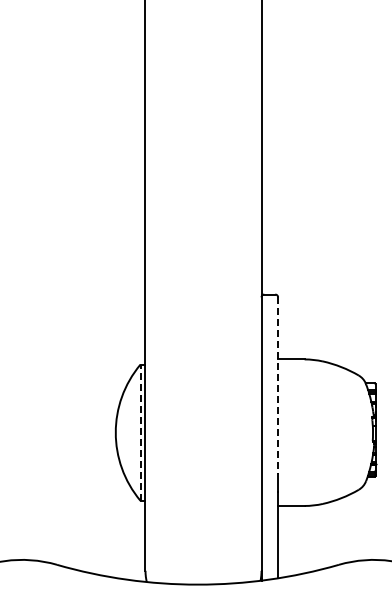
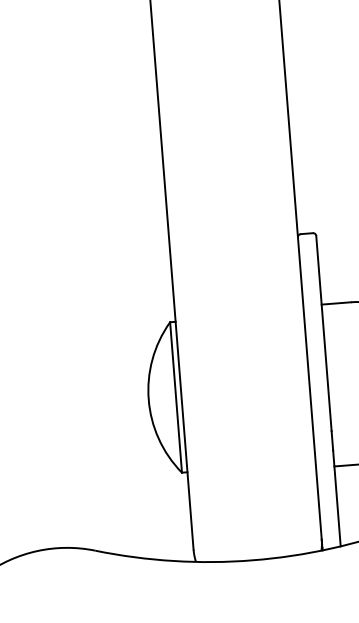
line: (278, 386) -> (324, 334), dashed -> solid
line: (140, 432) -> (176, 397), dashed -> solid

